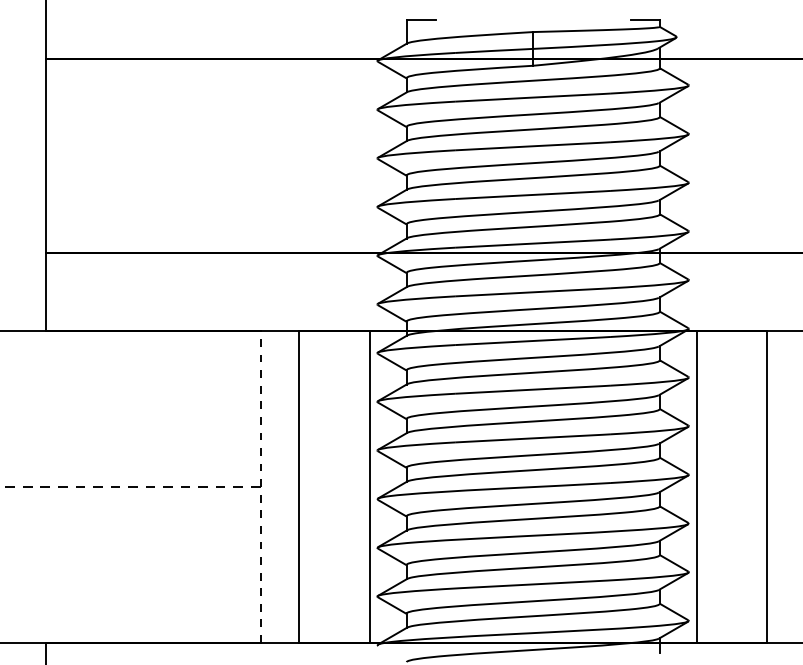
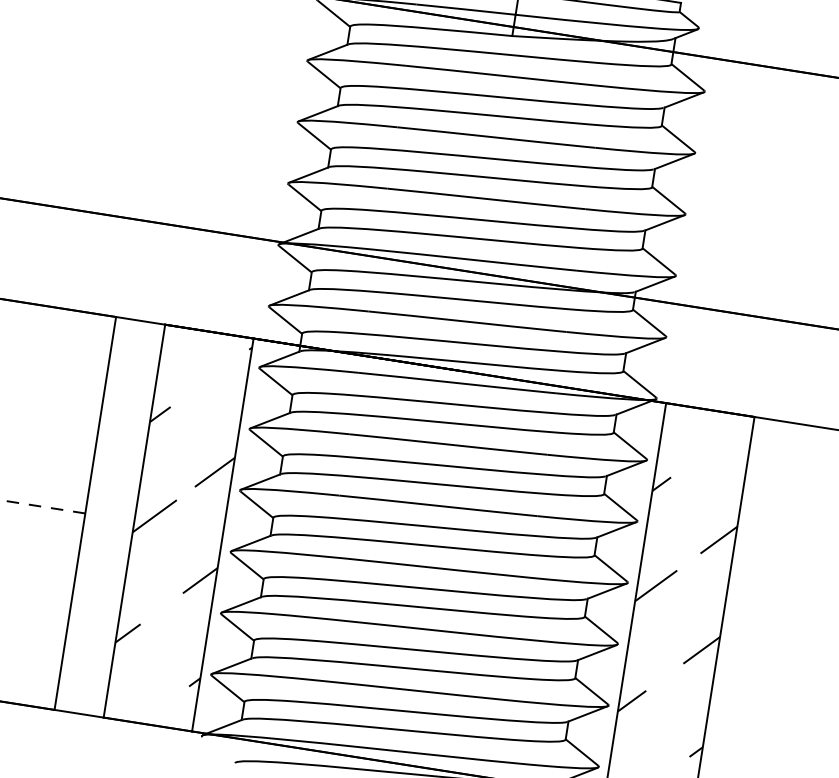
hatch: (334, 473) -> (181, 510), added
line: (260, 487) -> (85, 514), dashed -> solid
hatch: (731, 495) -> (677, 617), added

